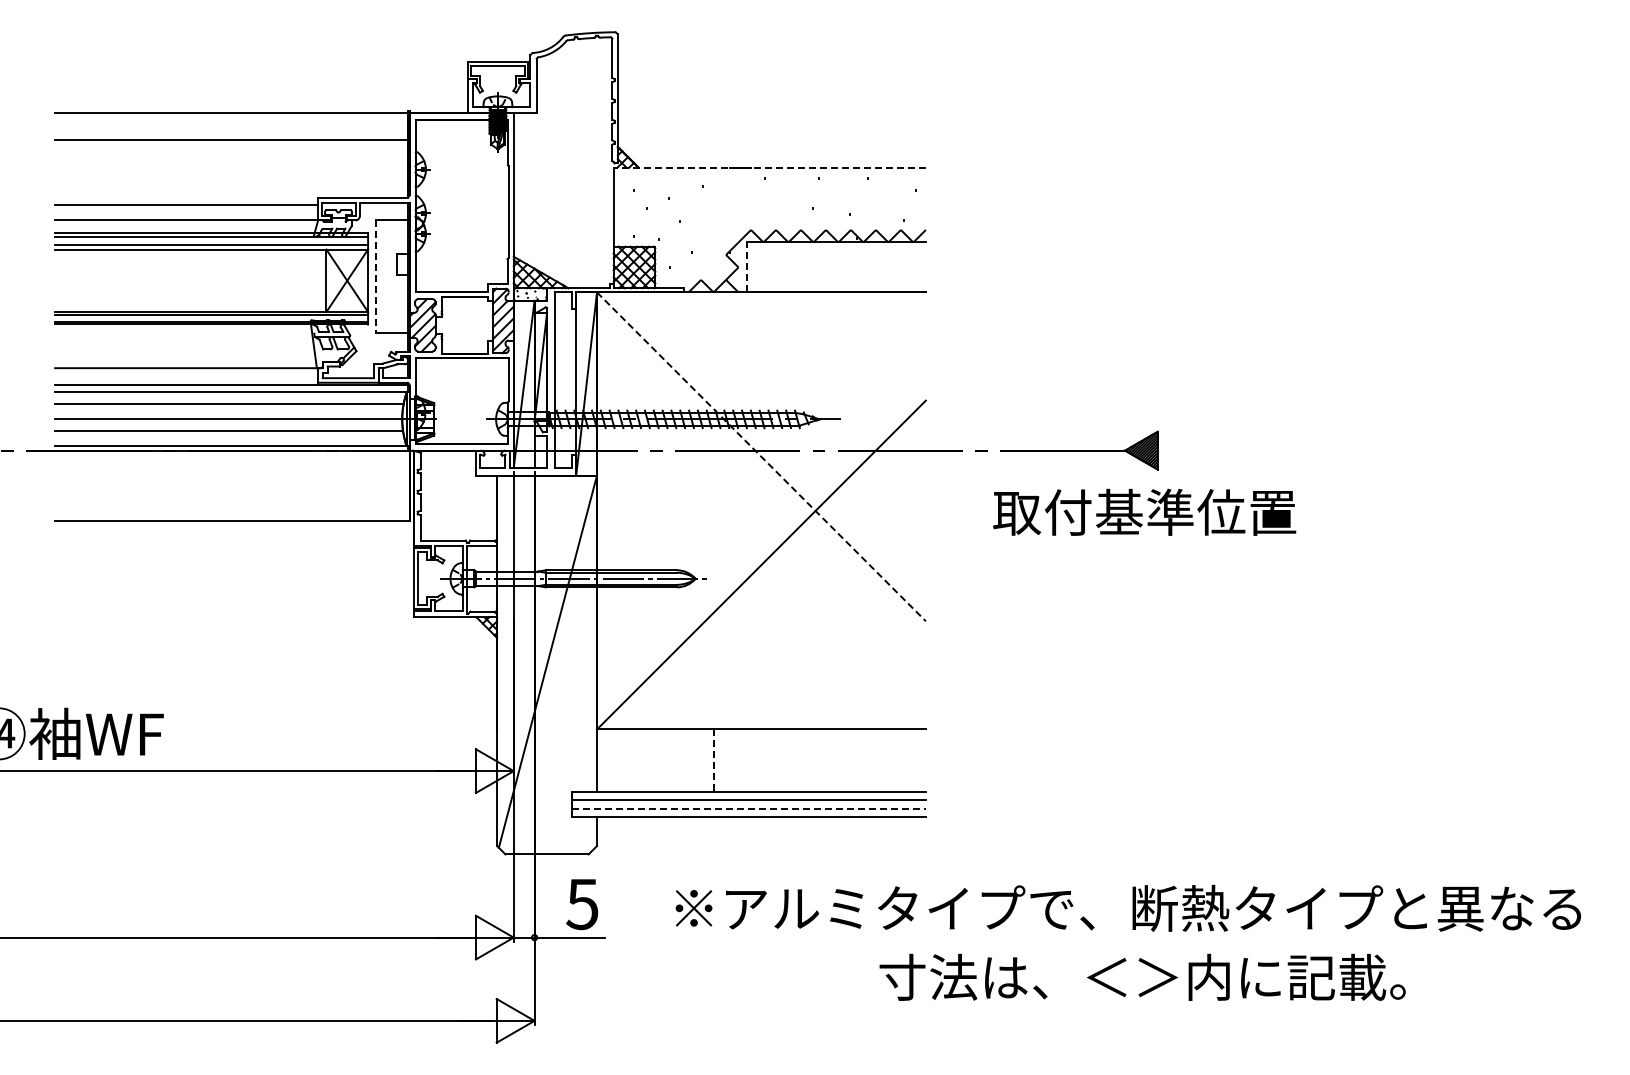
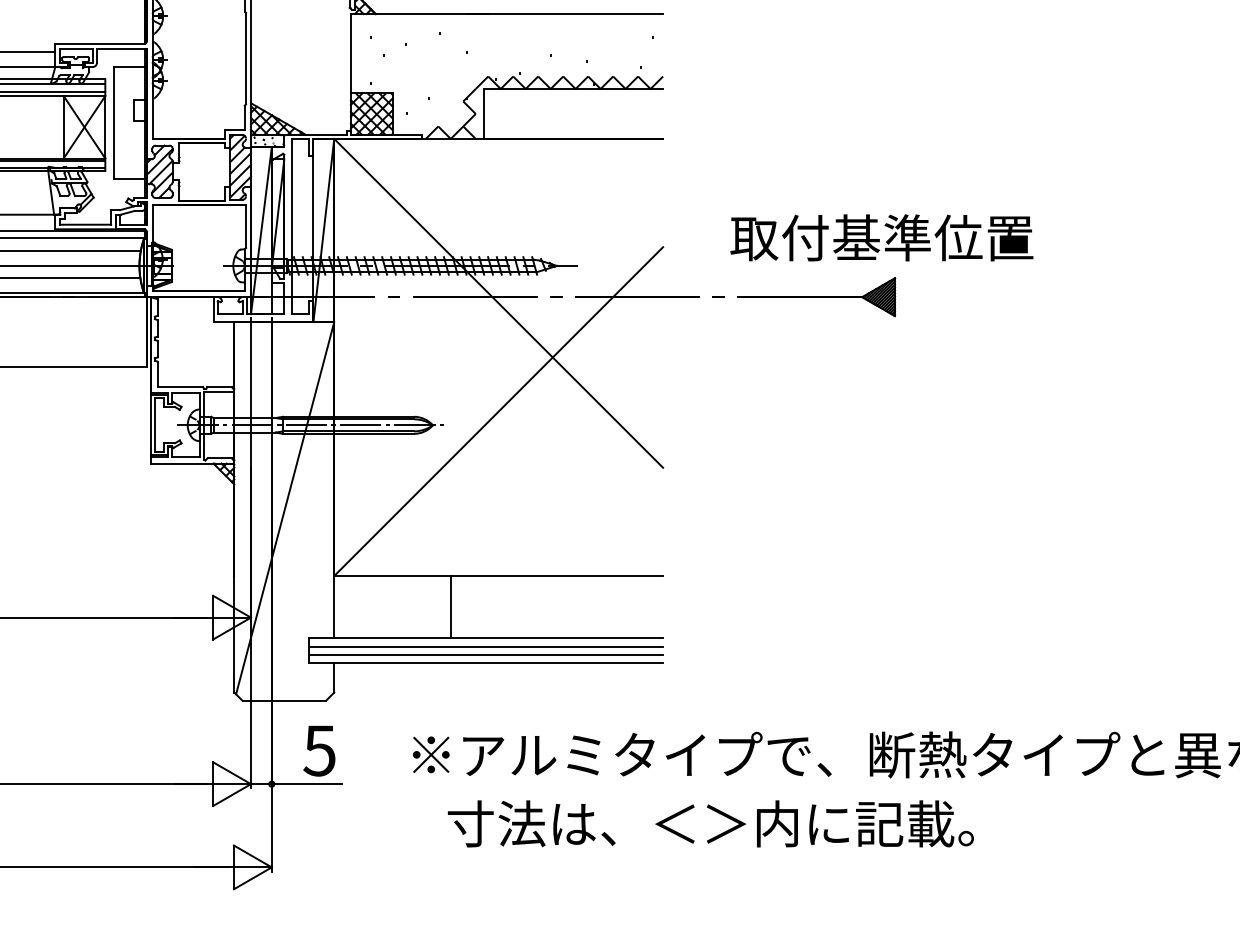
line: (769, 167) -> (506, 14), dashed -> solid
line: (746, 267) -> (483, 114), dashed -> solid
line: (376, 277) -> (113, 124), dashed -> solid
line: (761, 456) -> (498, 303), dashed -> solid
text: (1144, 511) -> (881, 237), moved
line: (713, 761) -> (450, 608), dashed -> solid
line: (748, 808) -> (485, 655), dashed -> solid
text: (1142, 976) -> (710, 823), moved

